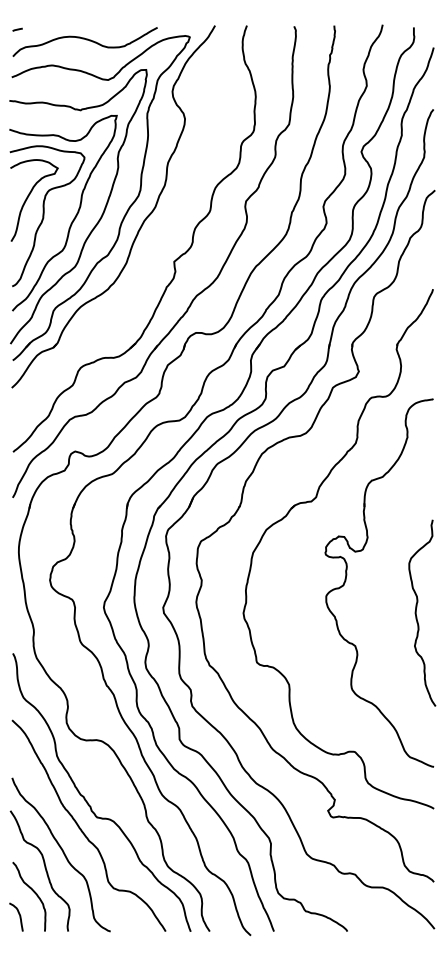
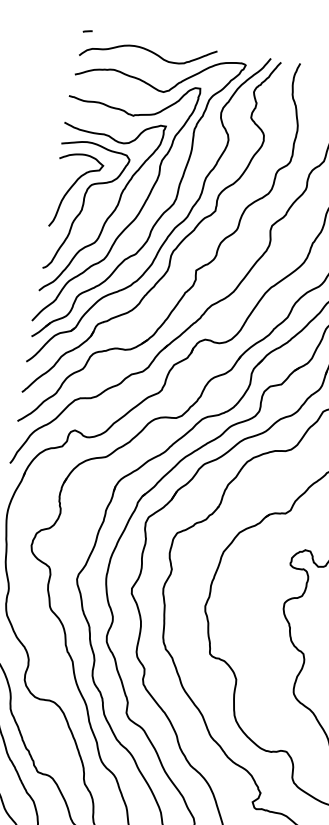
part: (147, 242) -> (174, 248), added

